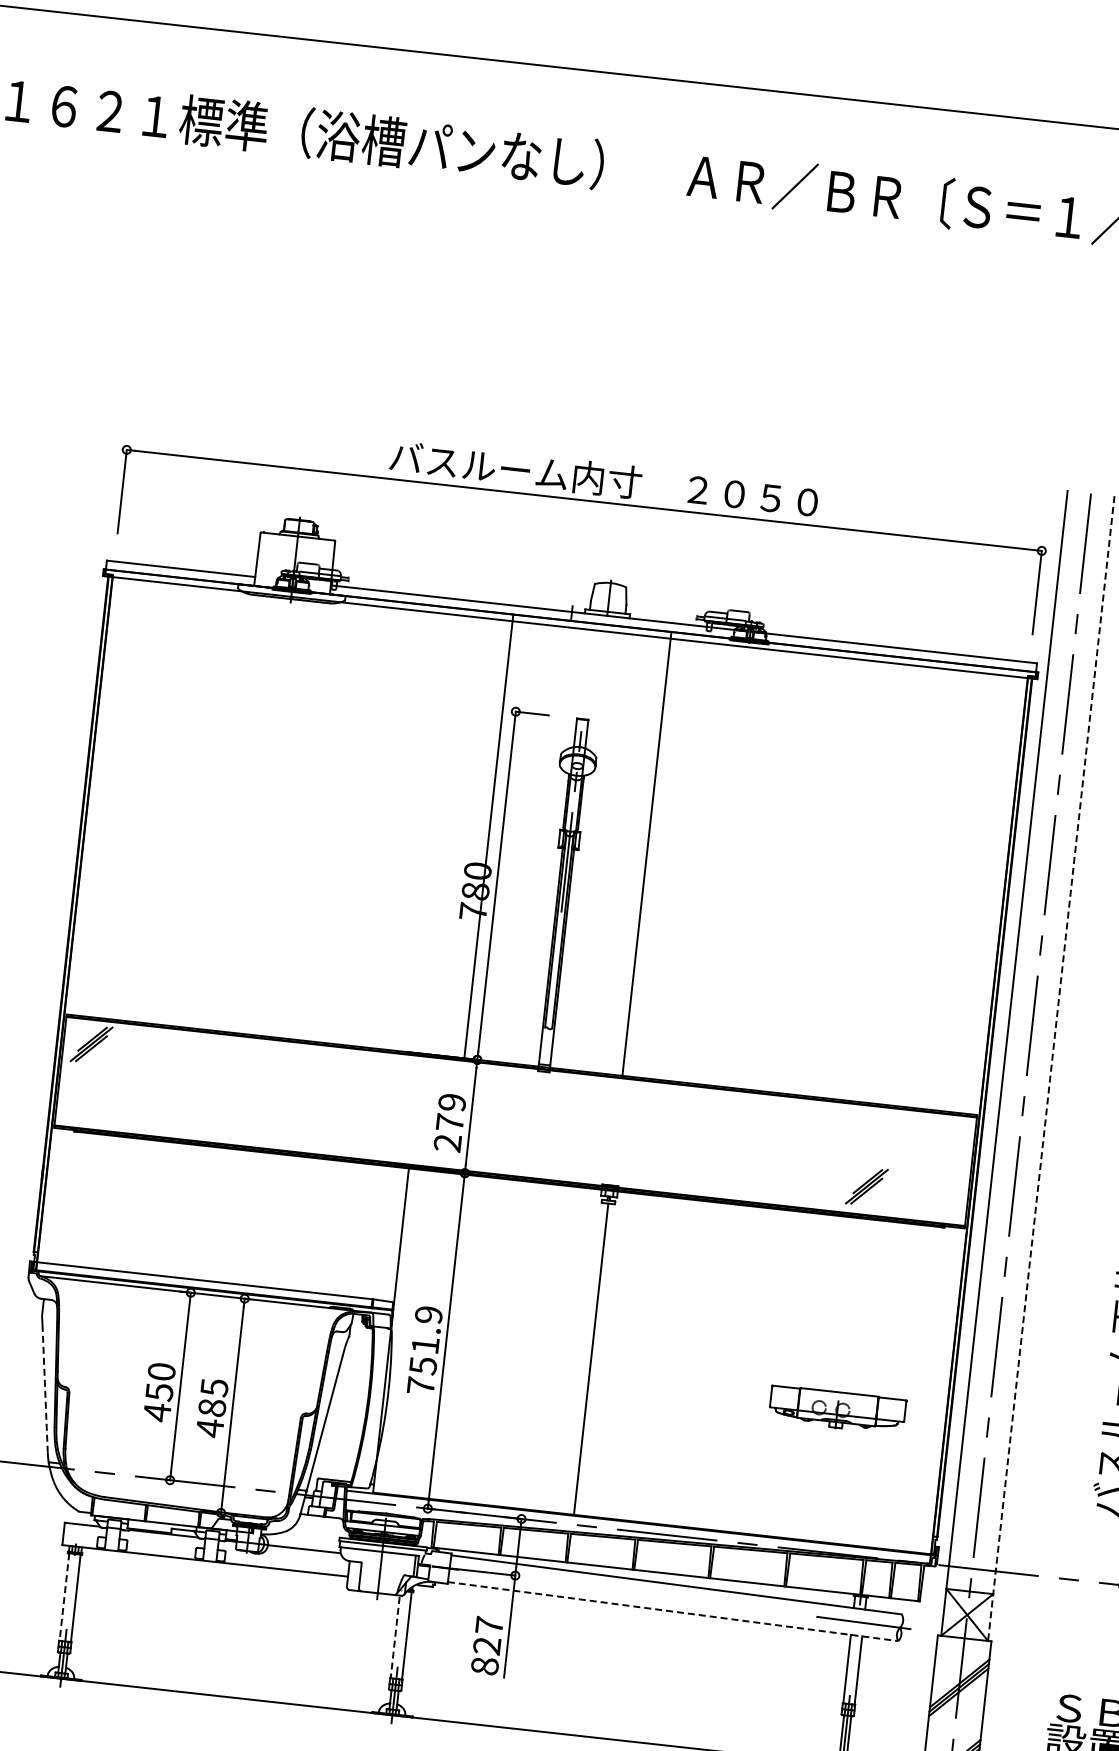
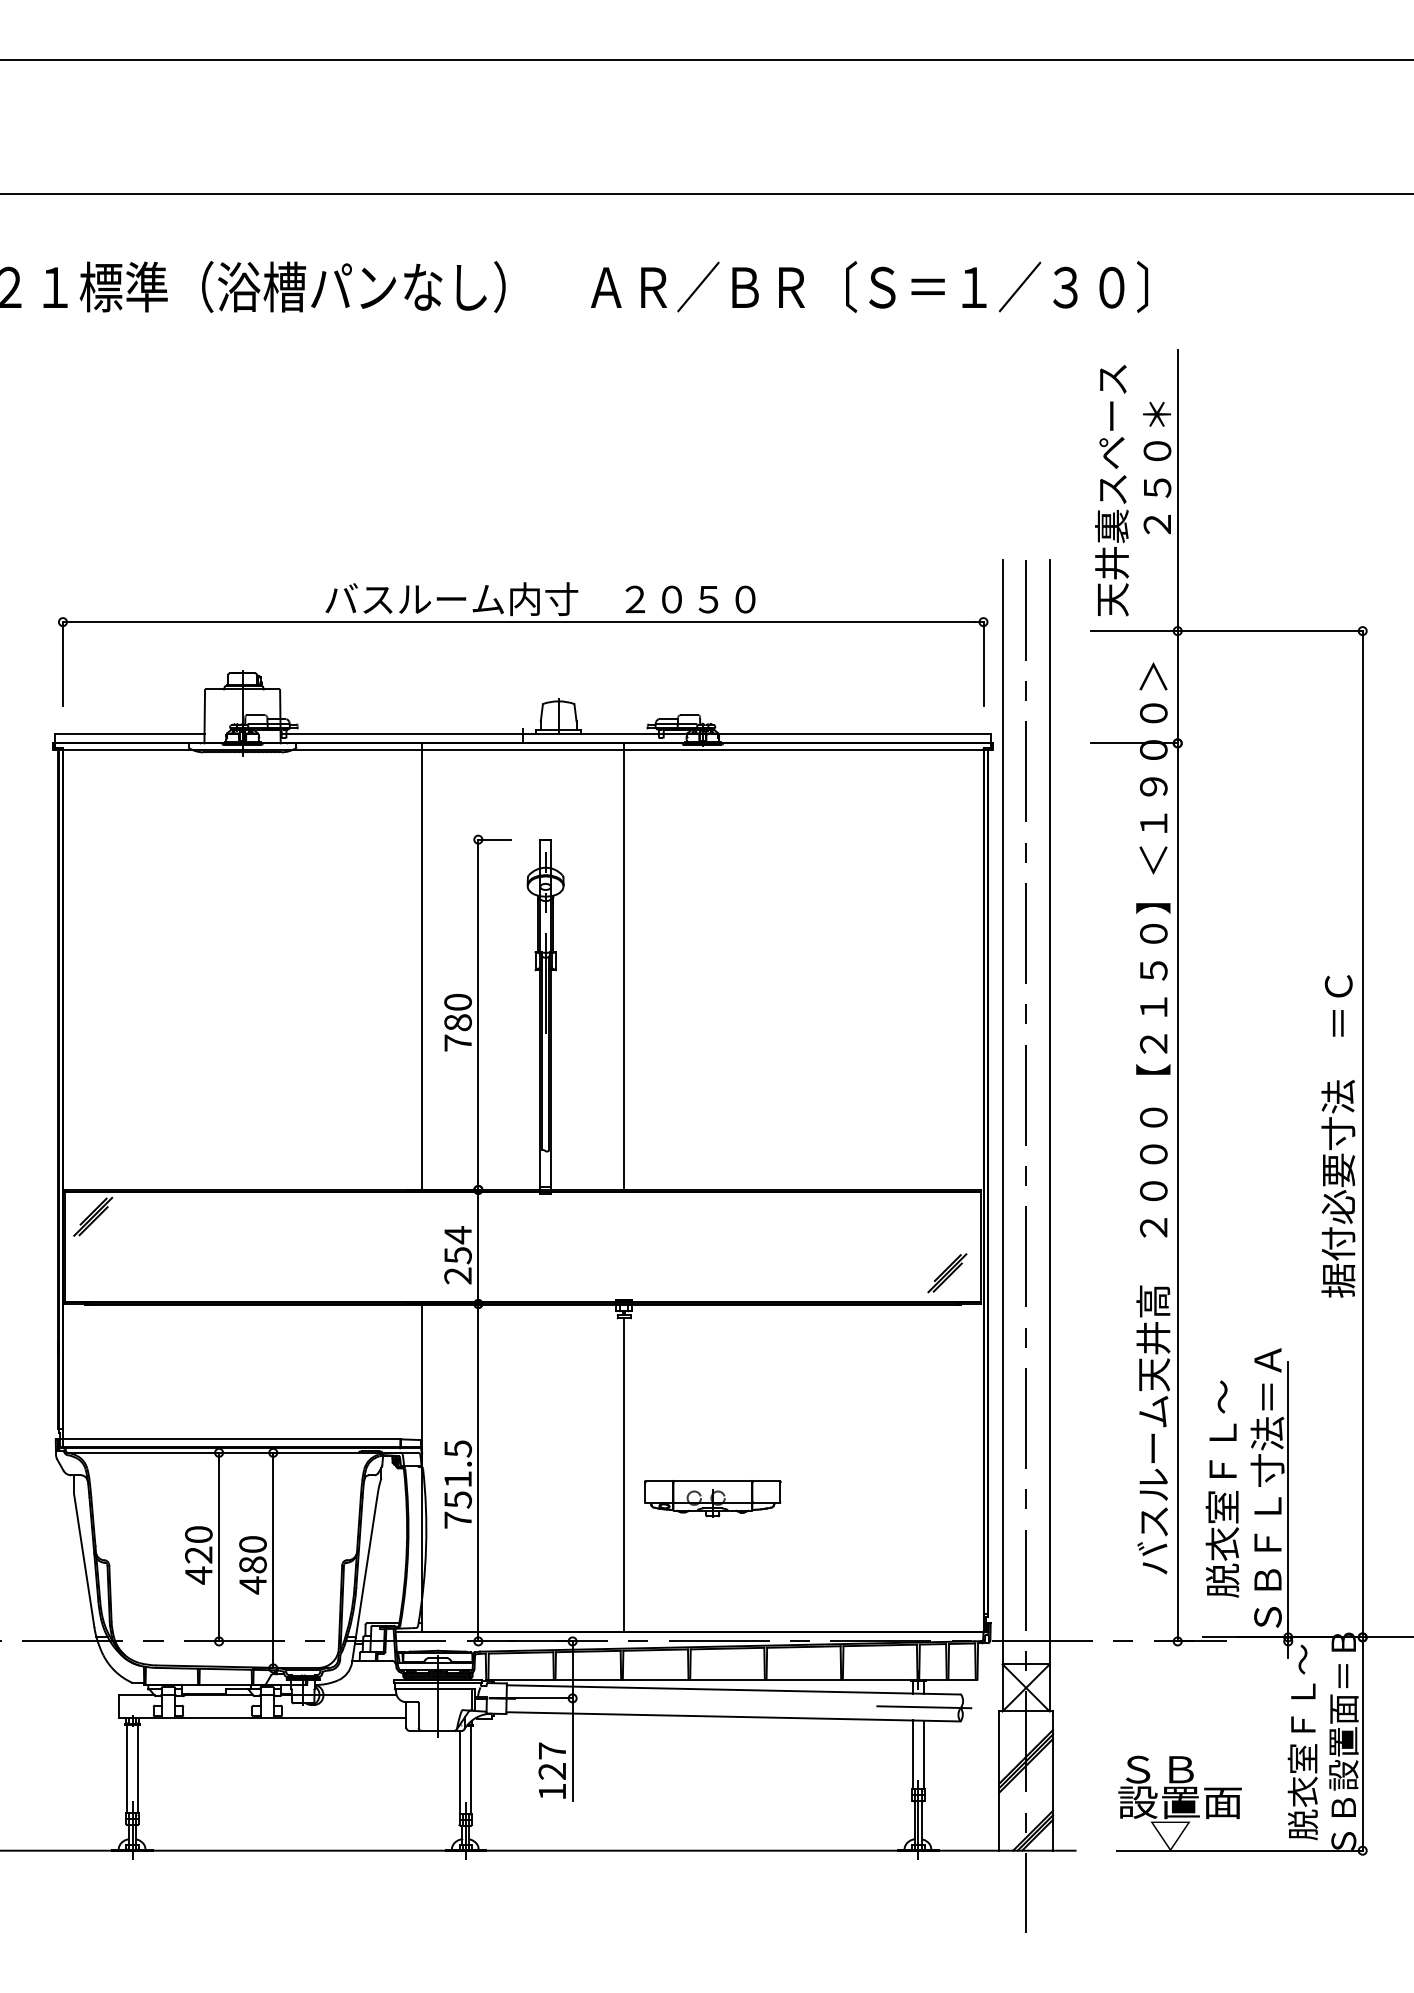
line: (489, 836) -> (422, 966), moved
line: (1051, 1068) -> (1049, 1135), dashed -> solid
text: (450, 1112) -> (457, 1245), 279 -> 254
part: (866, 1186) -> (947, 1273), moved
text: (428, 1314) -> (457, 1448), 751.9 -> 751.5
text: (214, 1387) -> (252, 1544), 485 -> 480
line: (44, 1388) -> (84, 1564), dashed -> solid
text: (159, 1391) -> (198, 1554), 450 -> 420
part: (837, 1410) -> (712, 1498), moved
line: (64, 1597) -> (126, 1769), dashed -> solid
line: (673, 1611) -> (733, 1716), dashed -> solid
line: (395, 1637) -> (460, 1773), dashed -> solid
text: (485, 1665) -> (552, 1791), 827 -> 127

